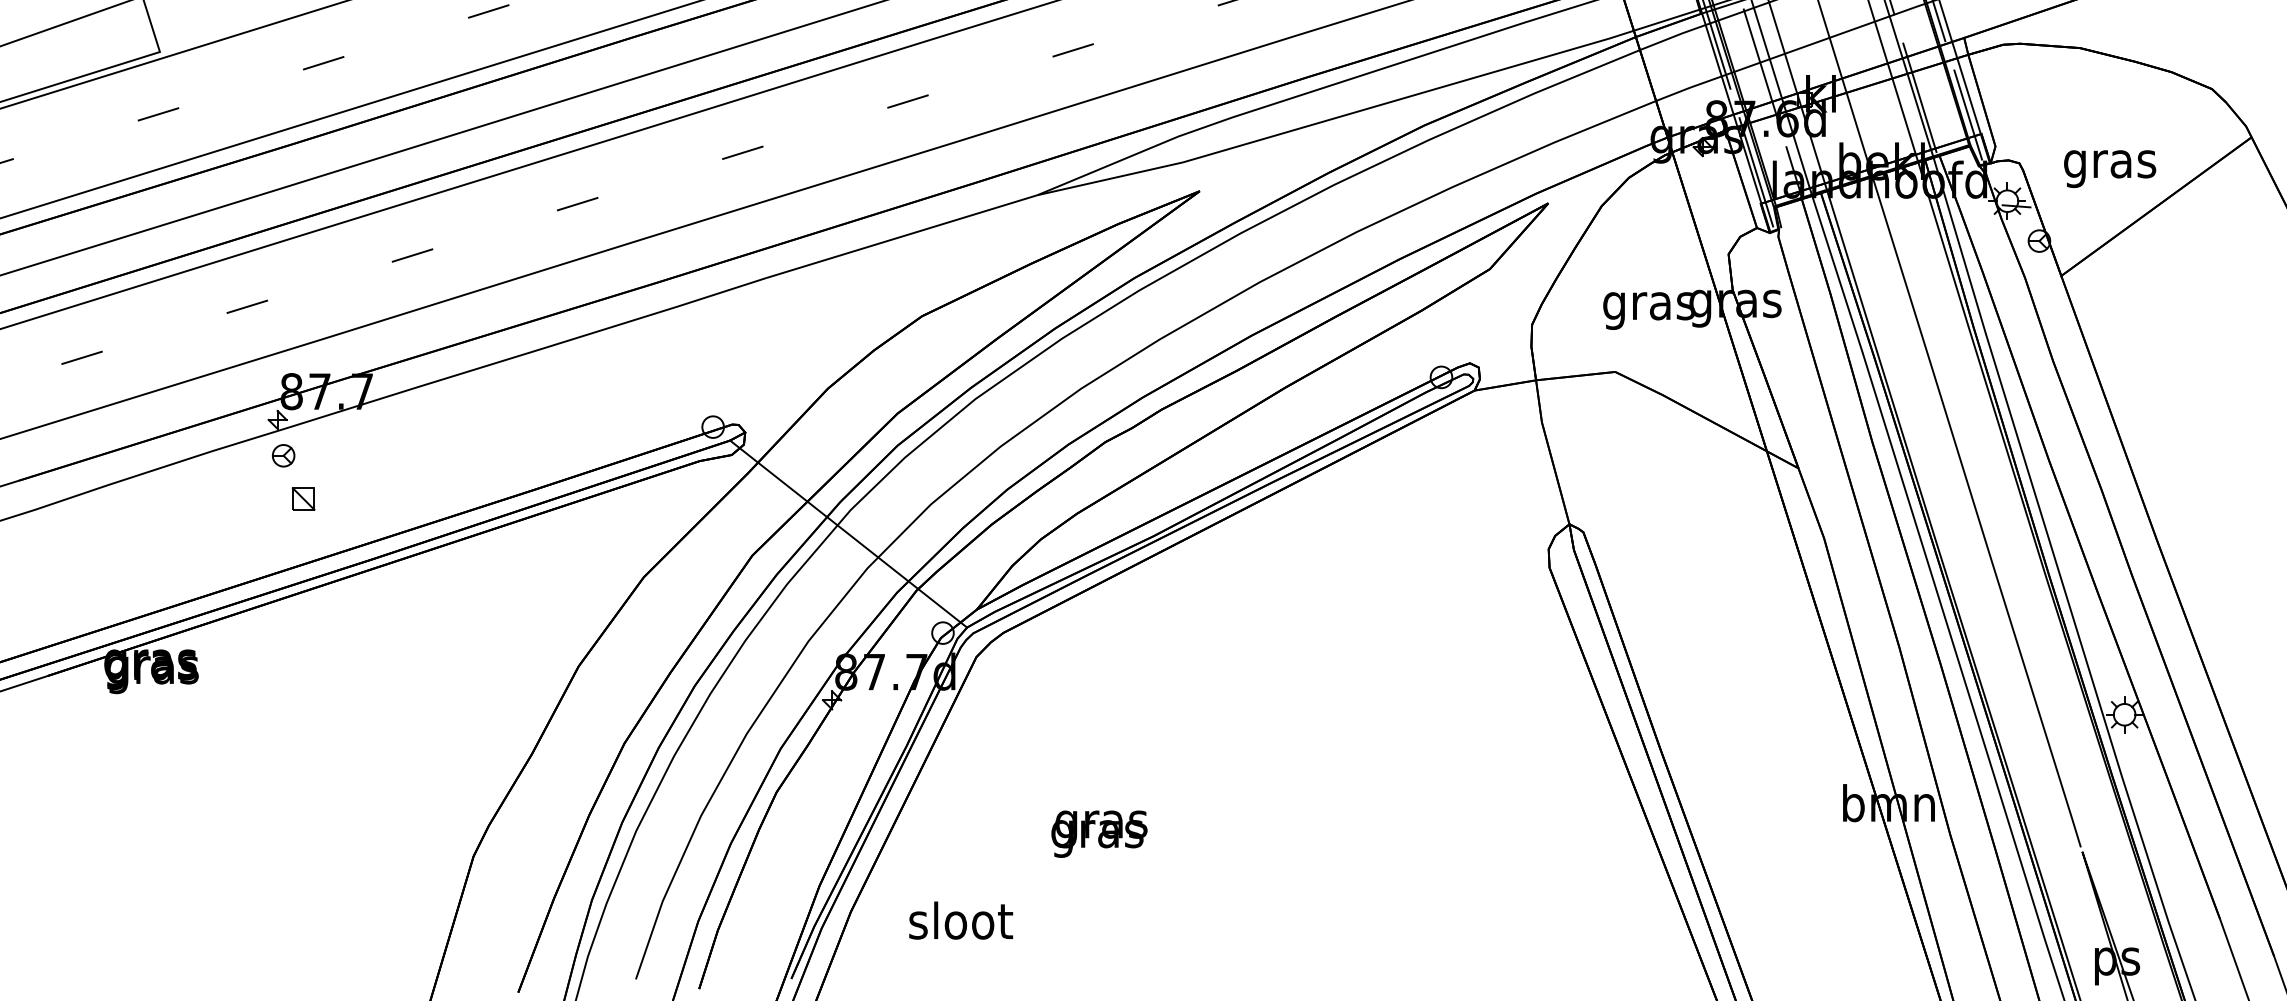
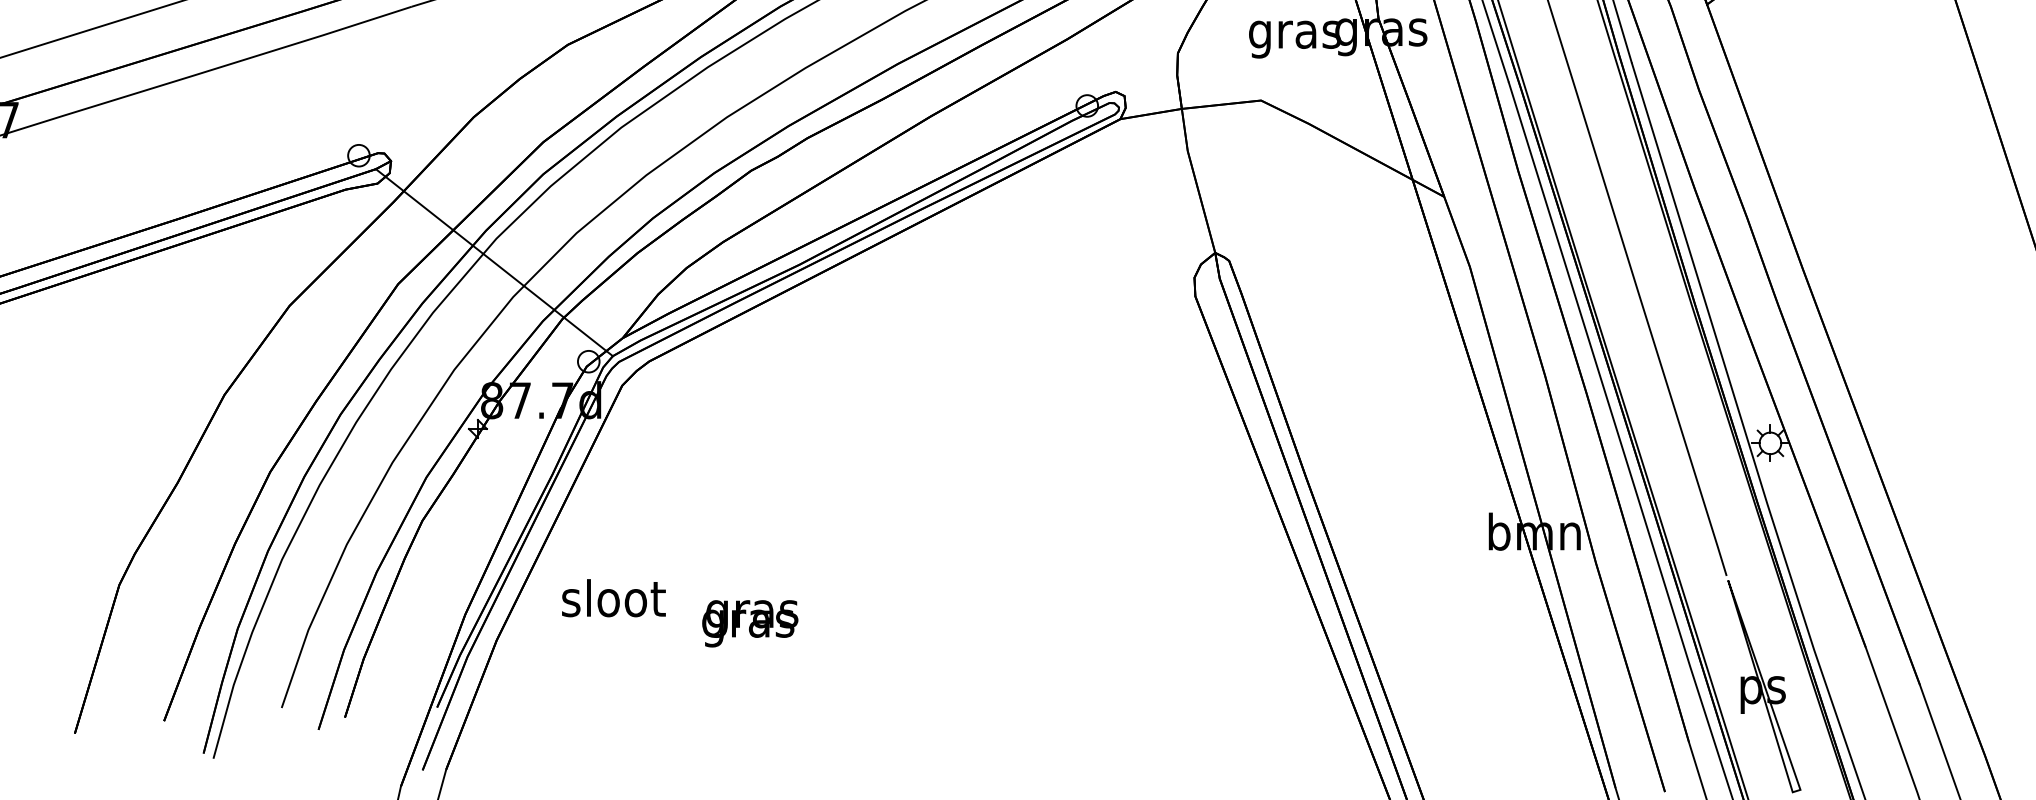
text: (1099, 833) -> (750, 623), moved
text: (961, 920) -> (614, 598), moved

